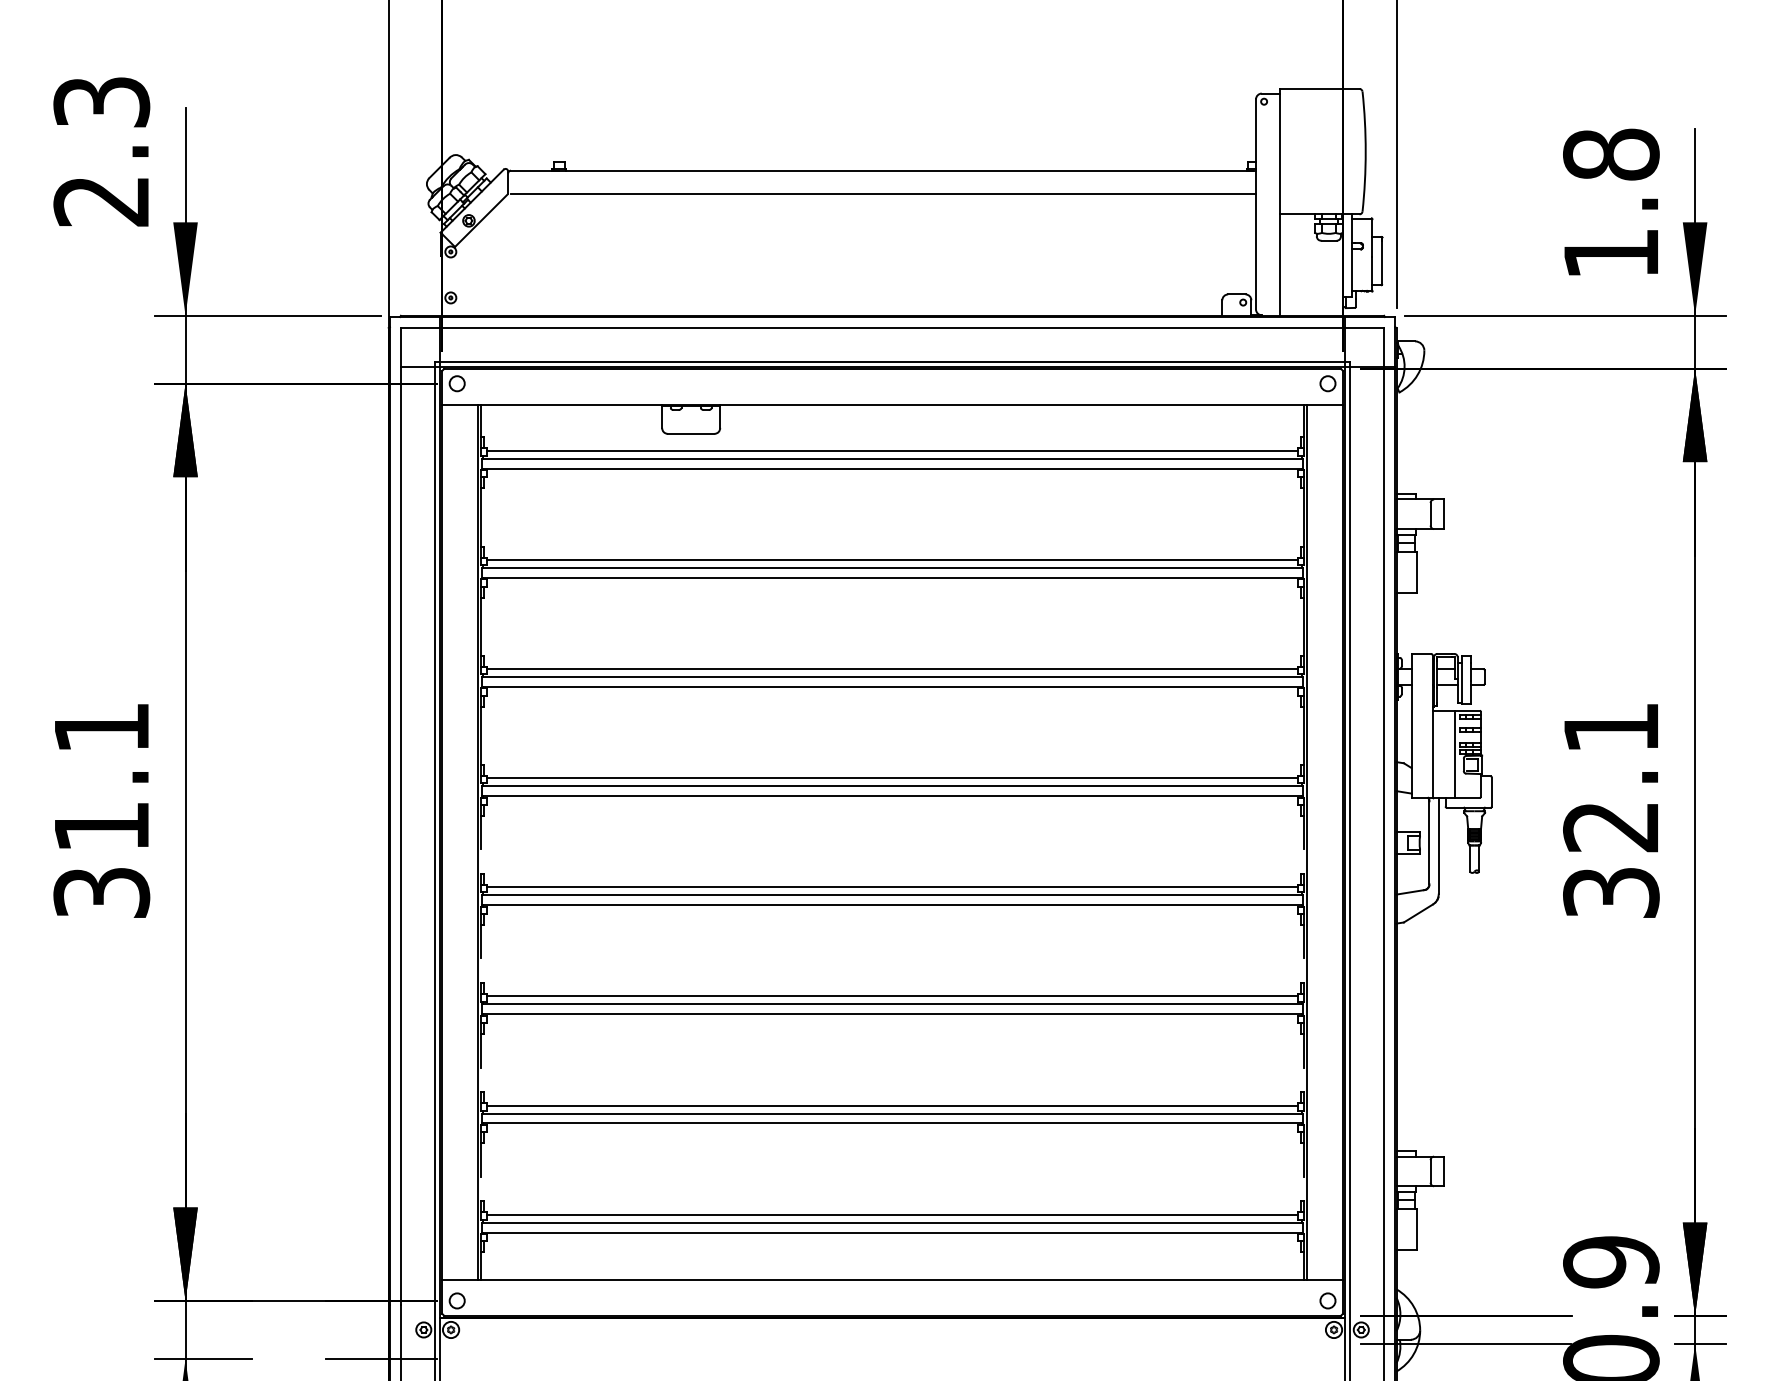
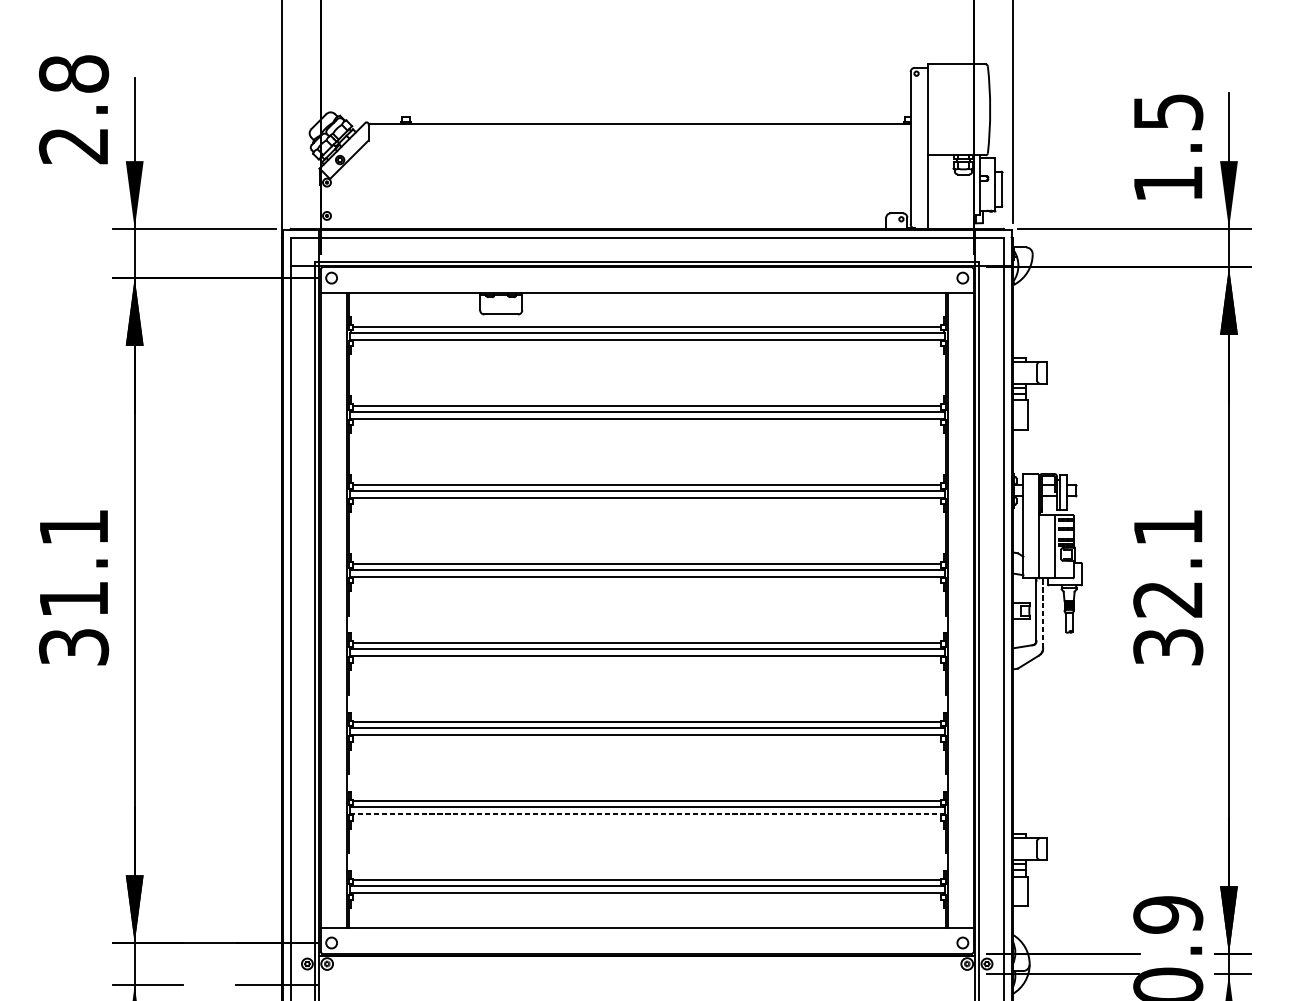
text: (101, 102) -> (73, 74), 2.3 -> 2.8
text: (1611, 154) -> (1168, 111), 1.8 -> 1.5
line: (883, 193) -> (640, 140), removed
line: (1438, 845) -> (1042, 612), solid -> dashed
line: (893, 1123) -> (647, 814), solid -> dashed

